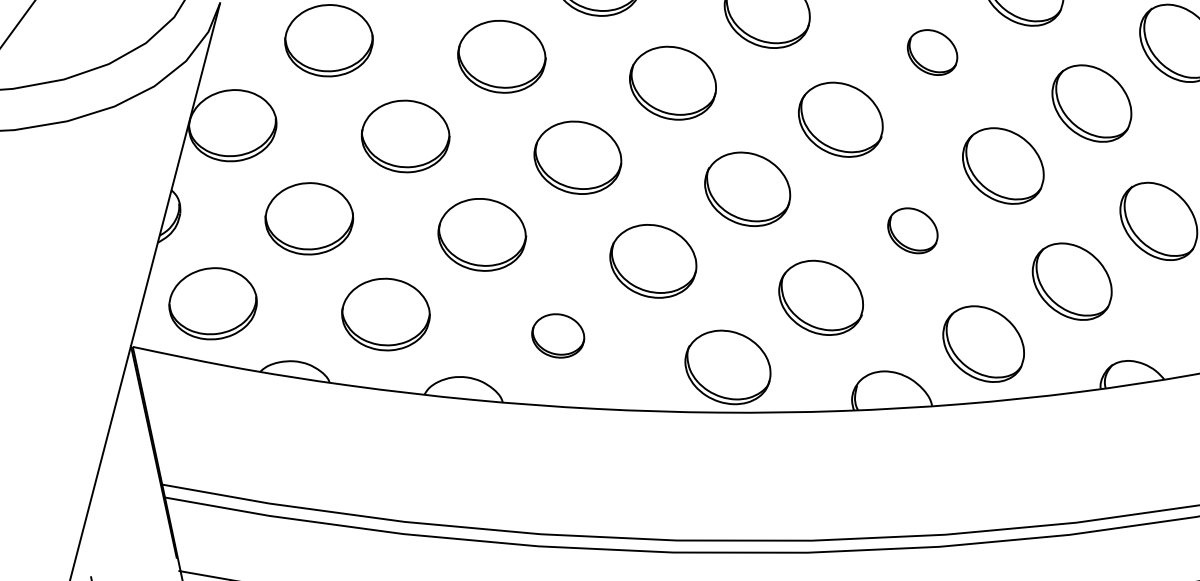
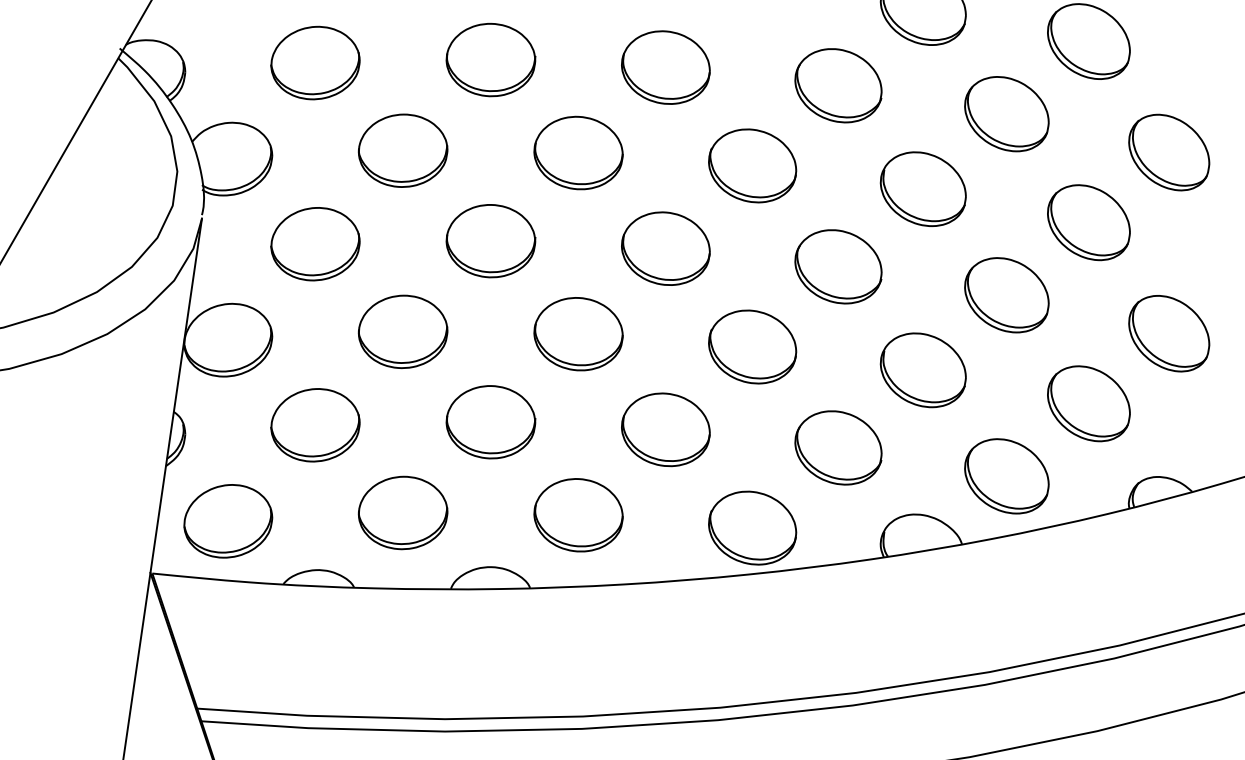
part: (931, 51) -> (922, 188), size x1.67
part: (912, 230) -> (922, 370), size x1.67
part: (558, 336) -> (578, 515), size x1.67

